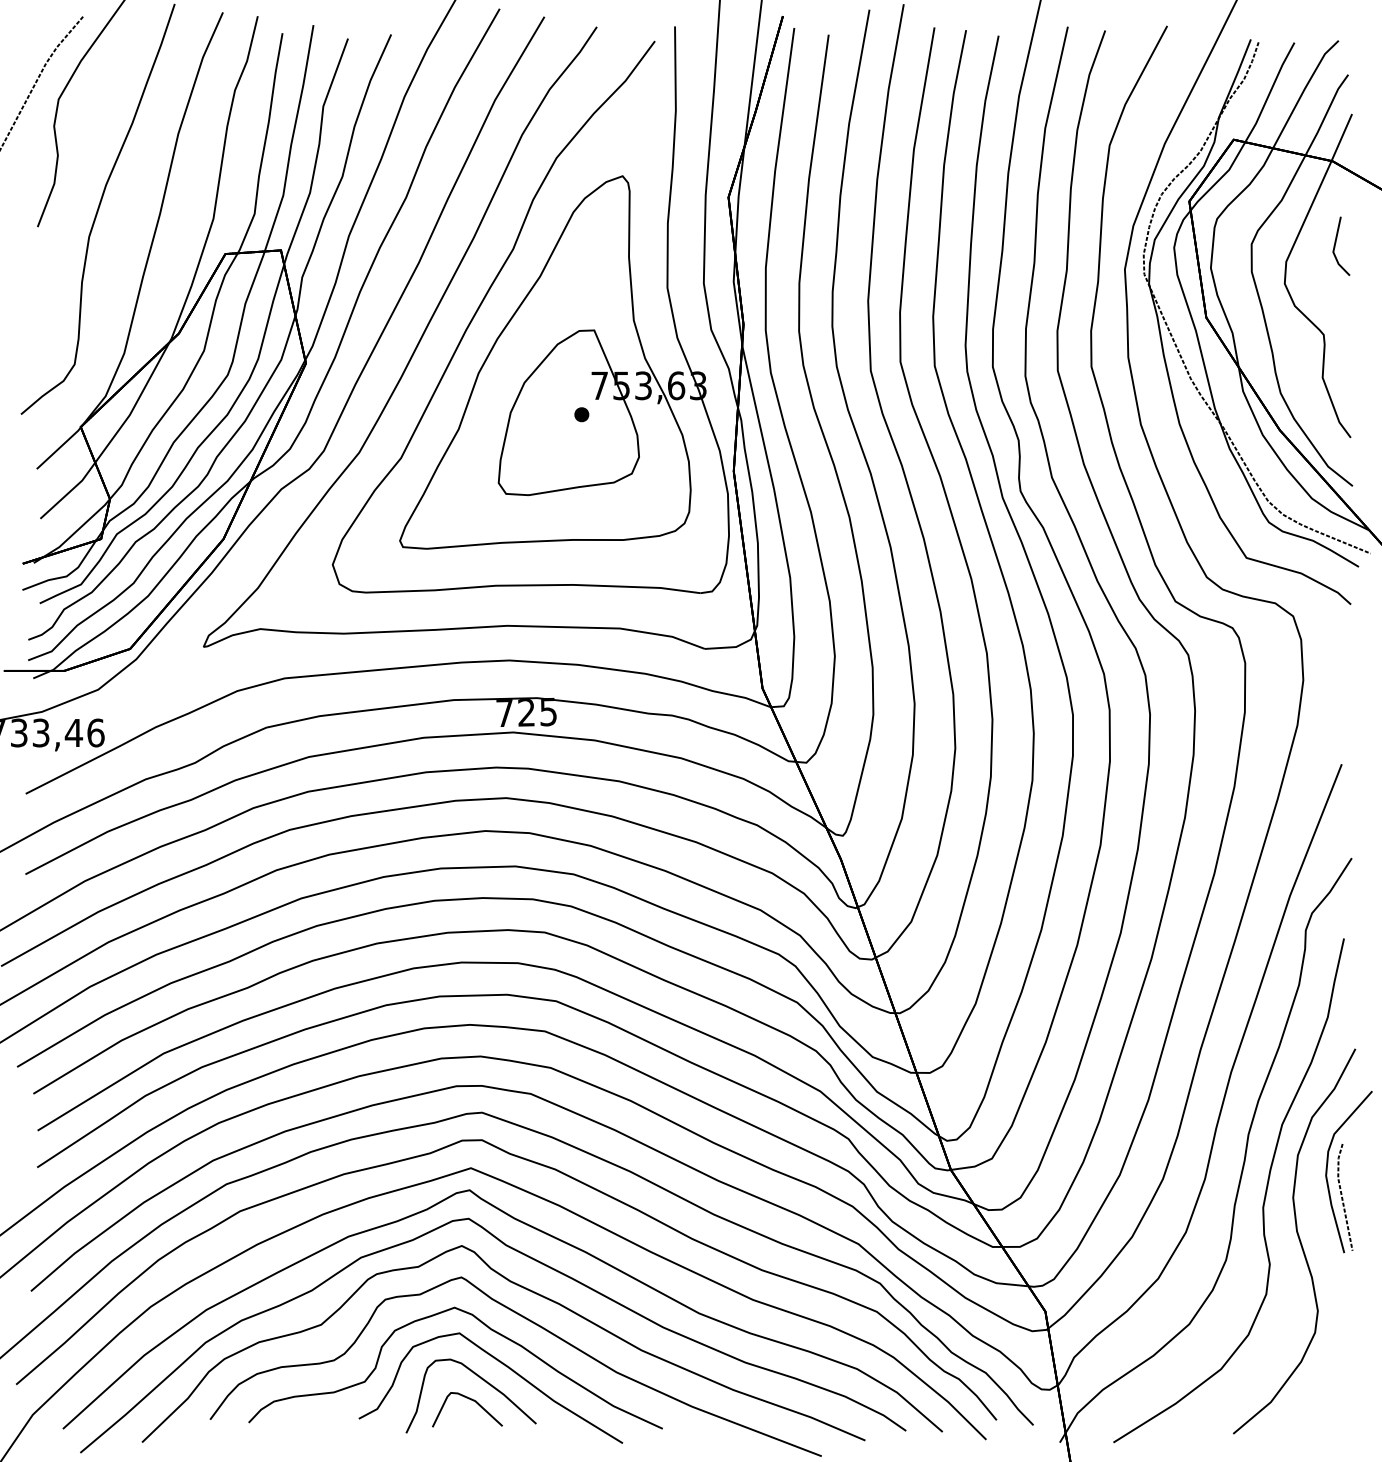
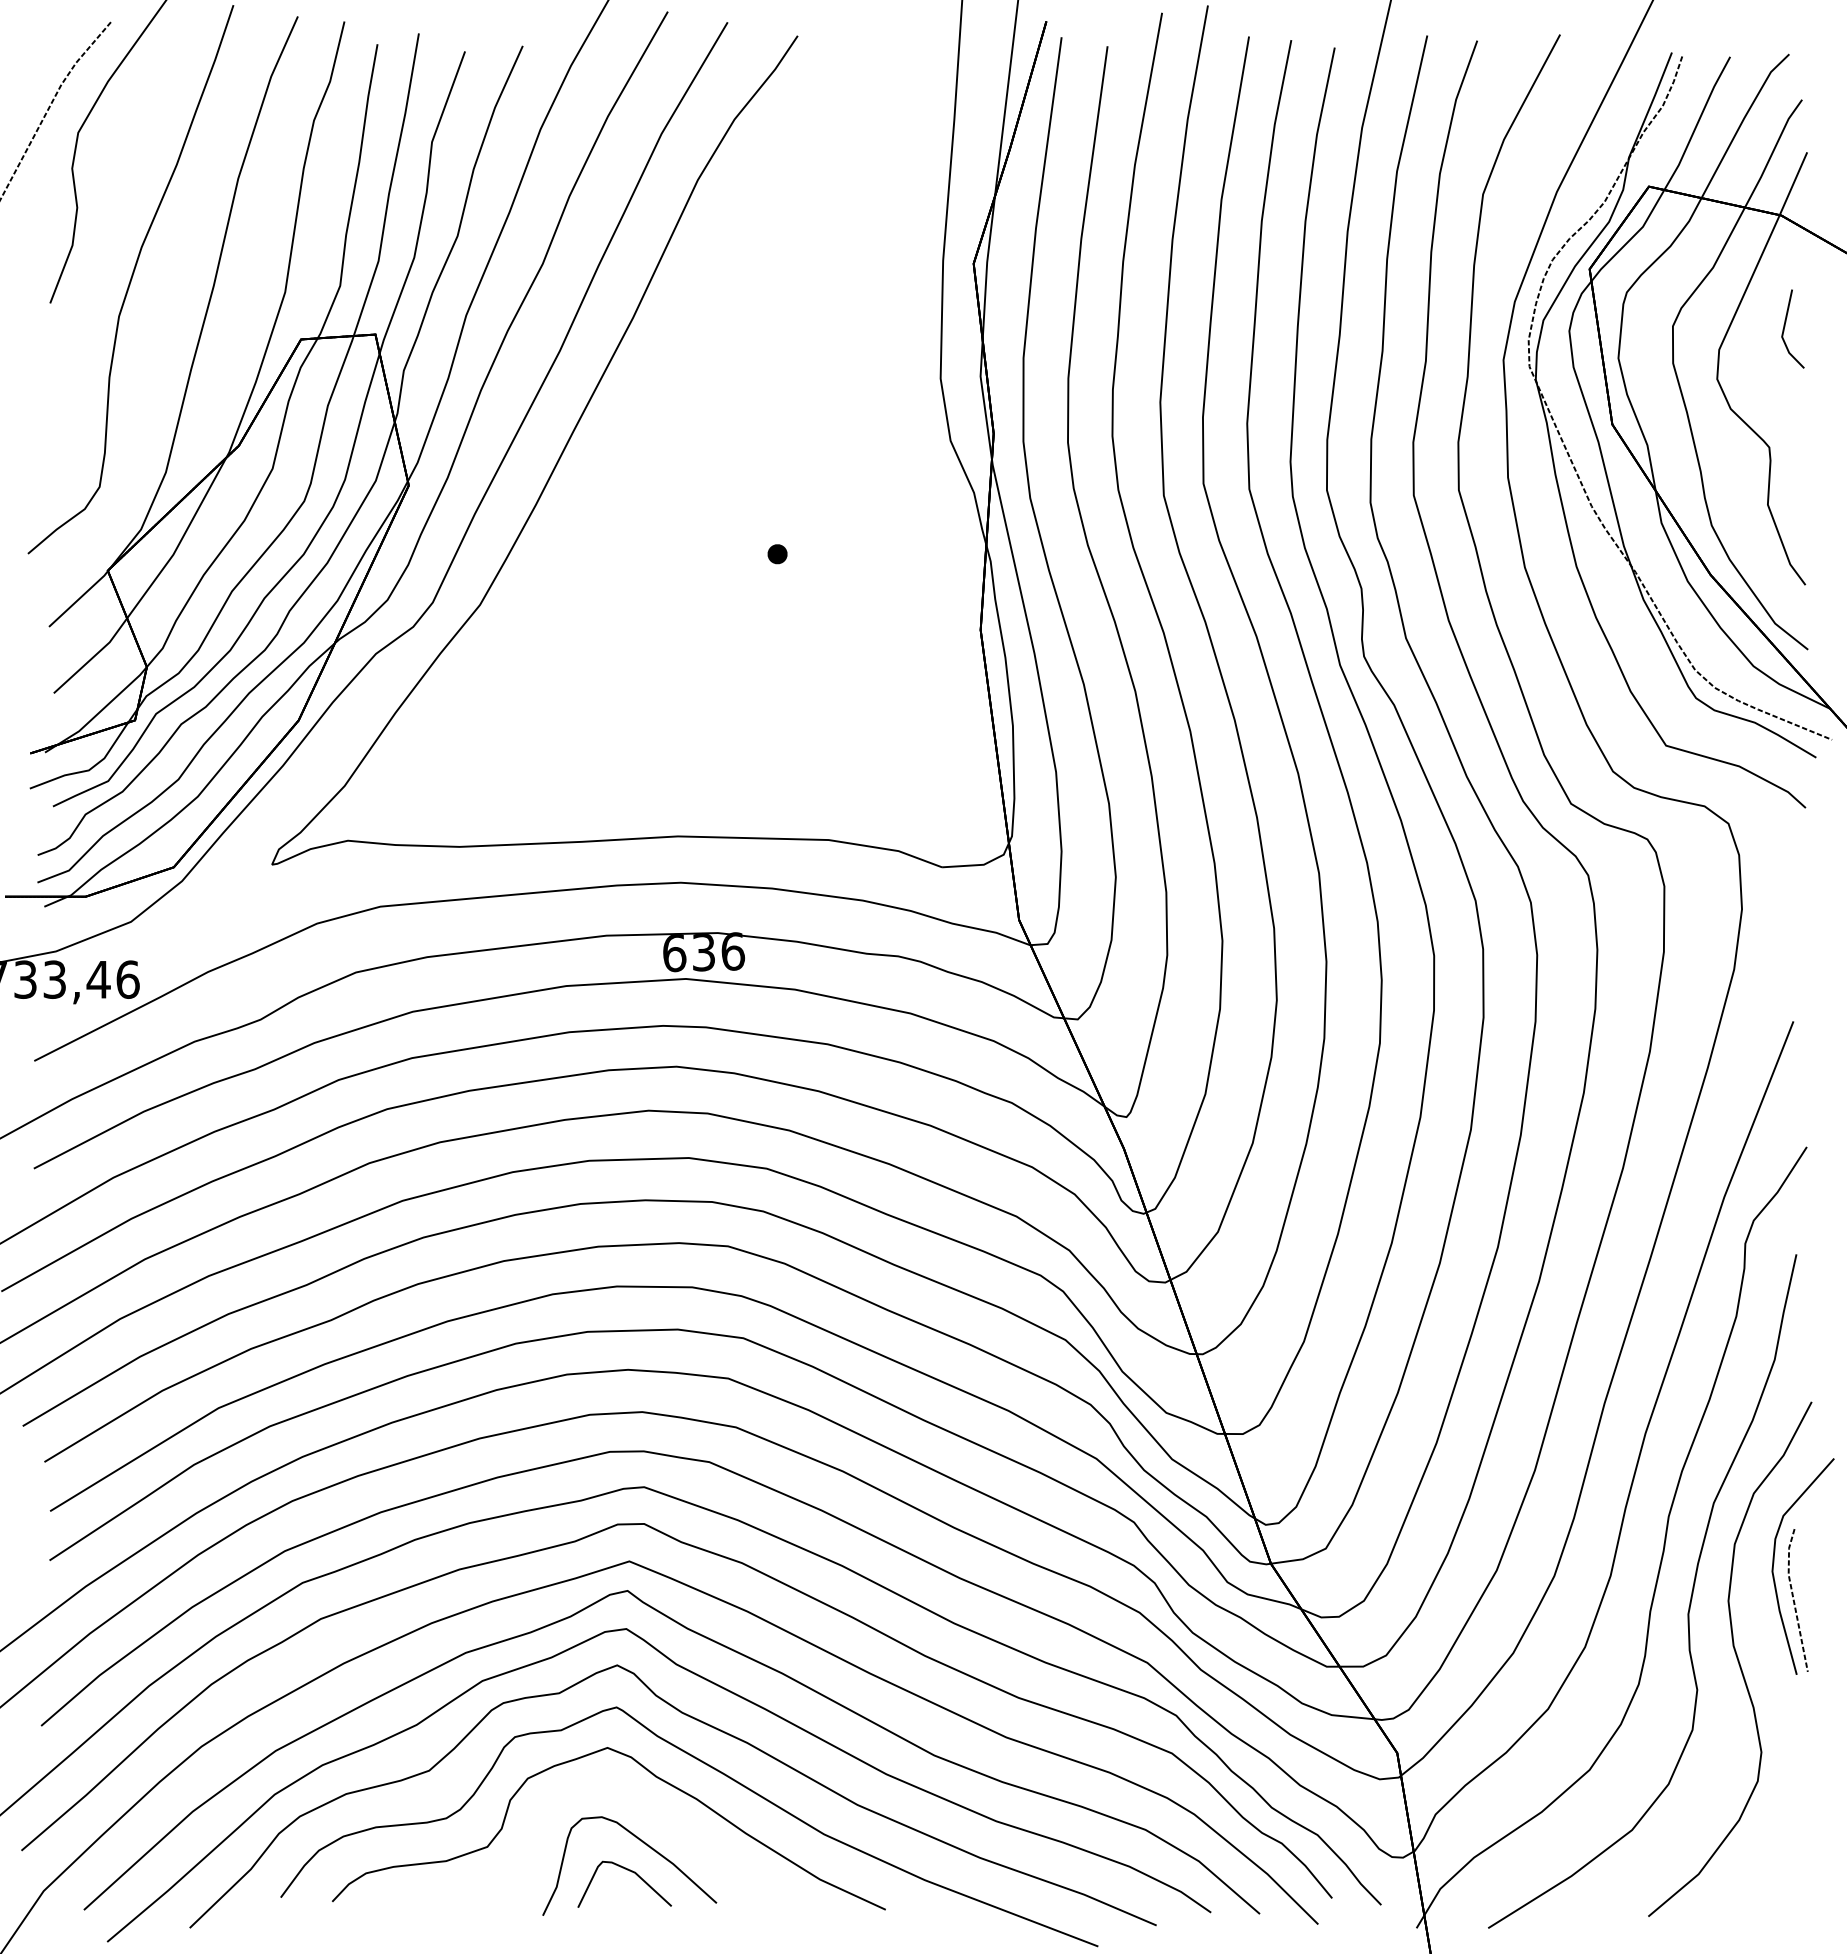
part: (530, 310) -> (709, 414), removed
text: (527, 712) -> (704, 952), 725 -> 636
curve: (504, 1365) -> (674, 1825), removed

